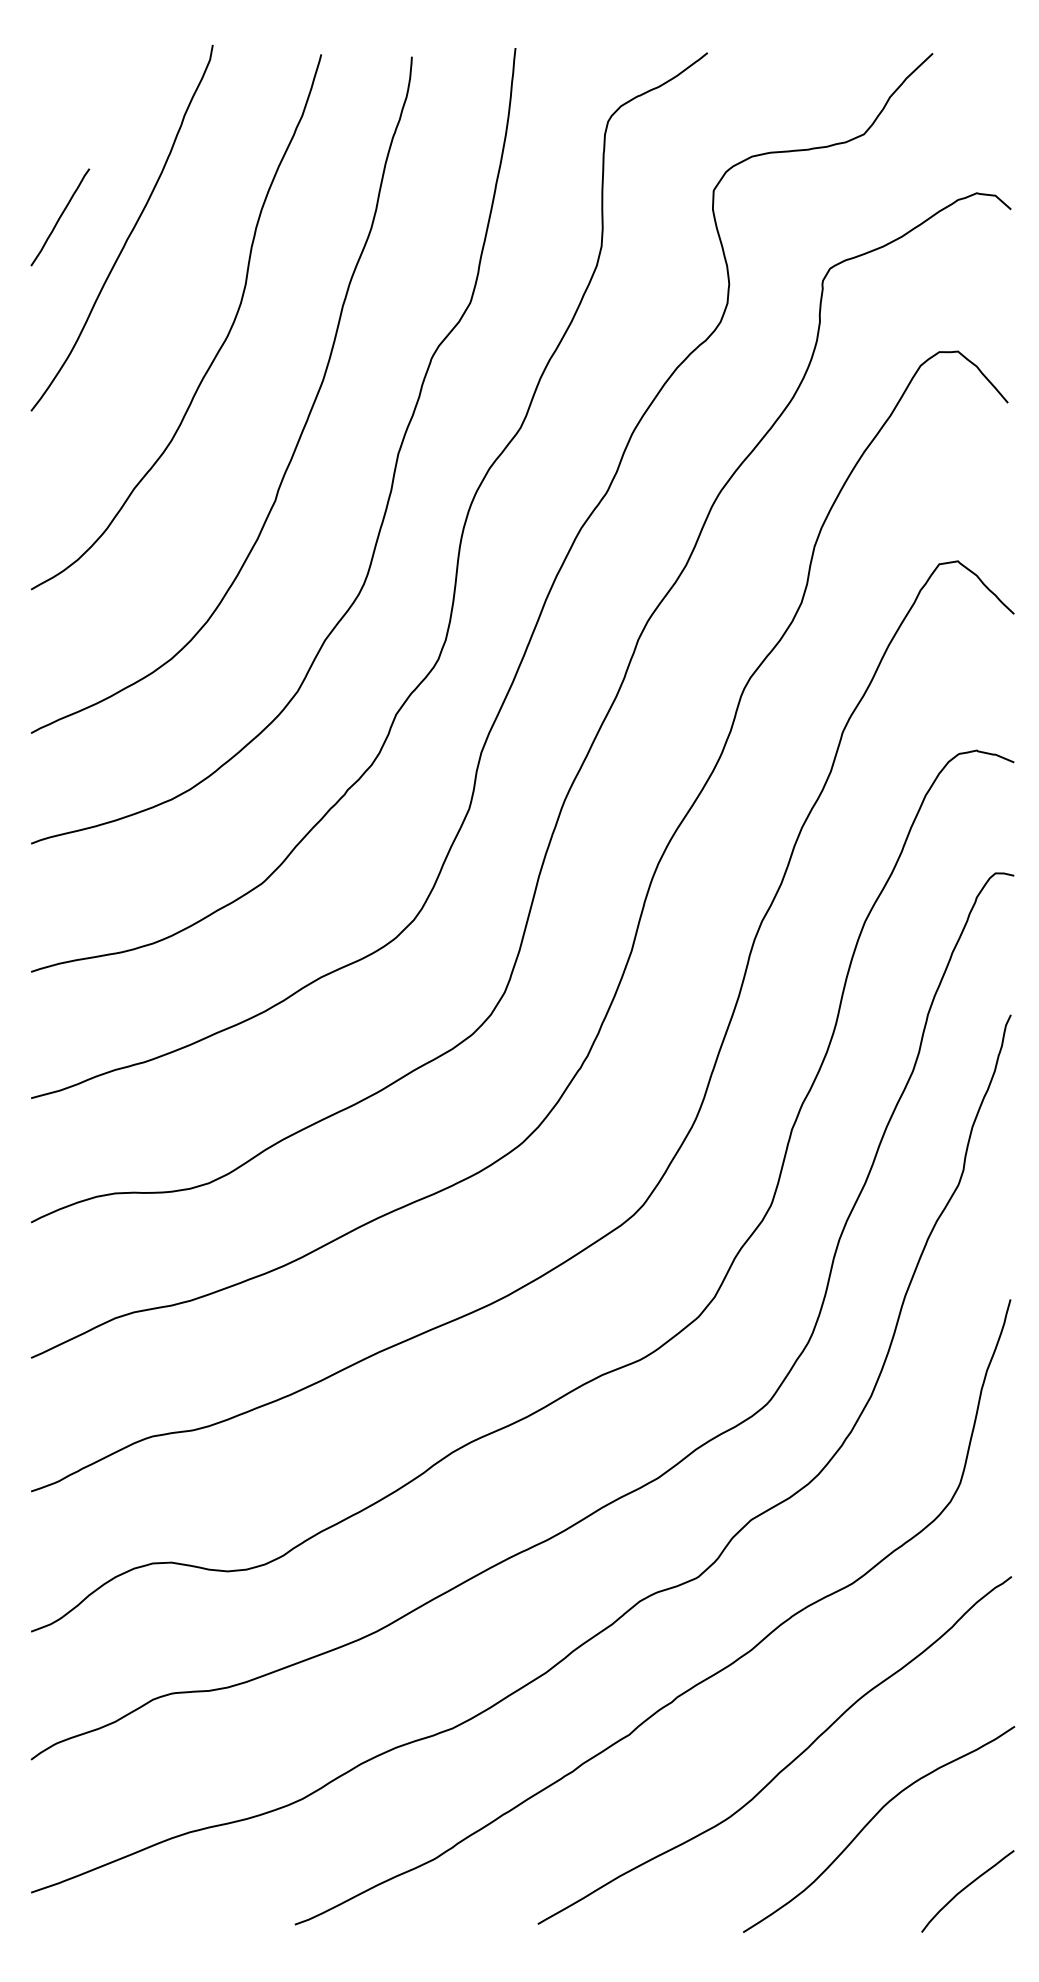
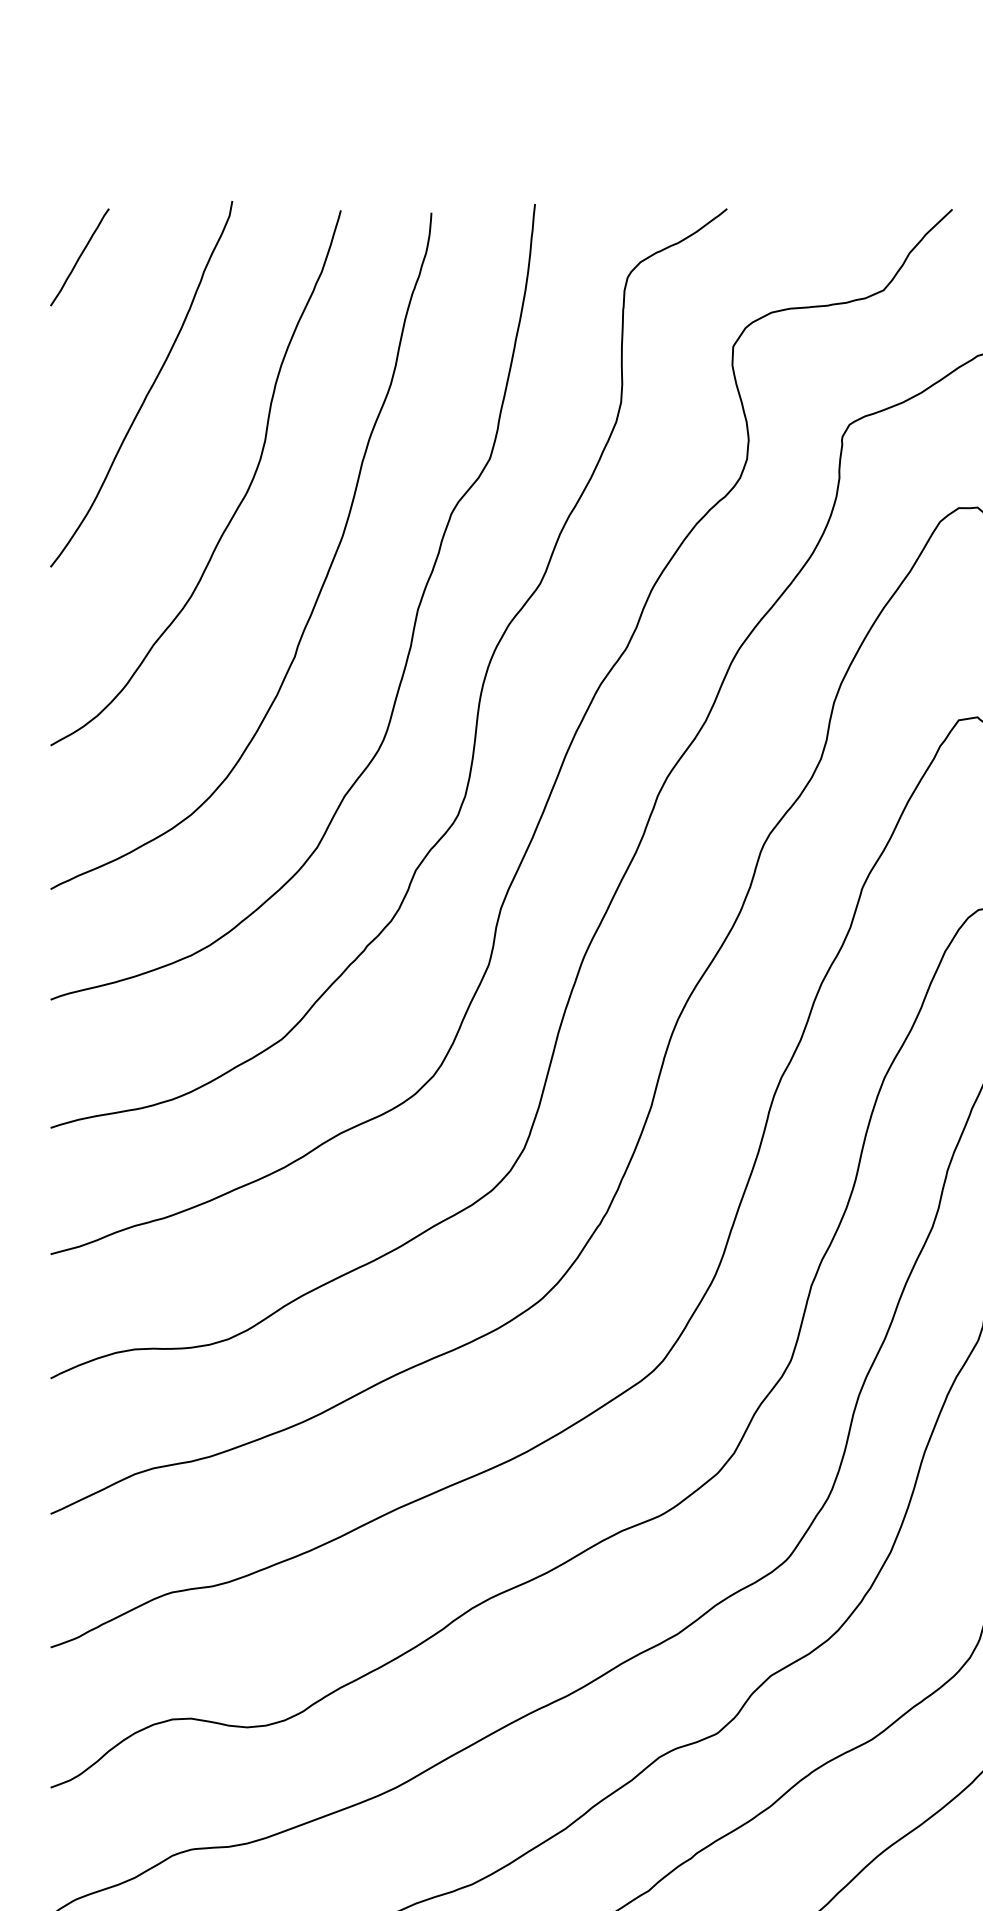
line: (60, 217) -> (80, 257), moved

